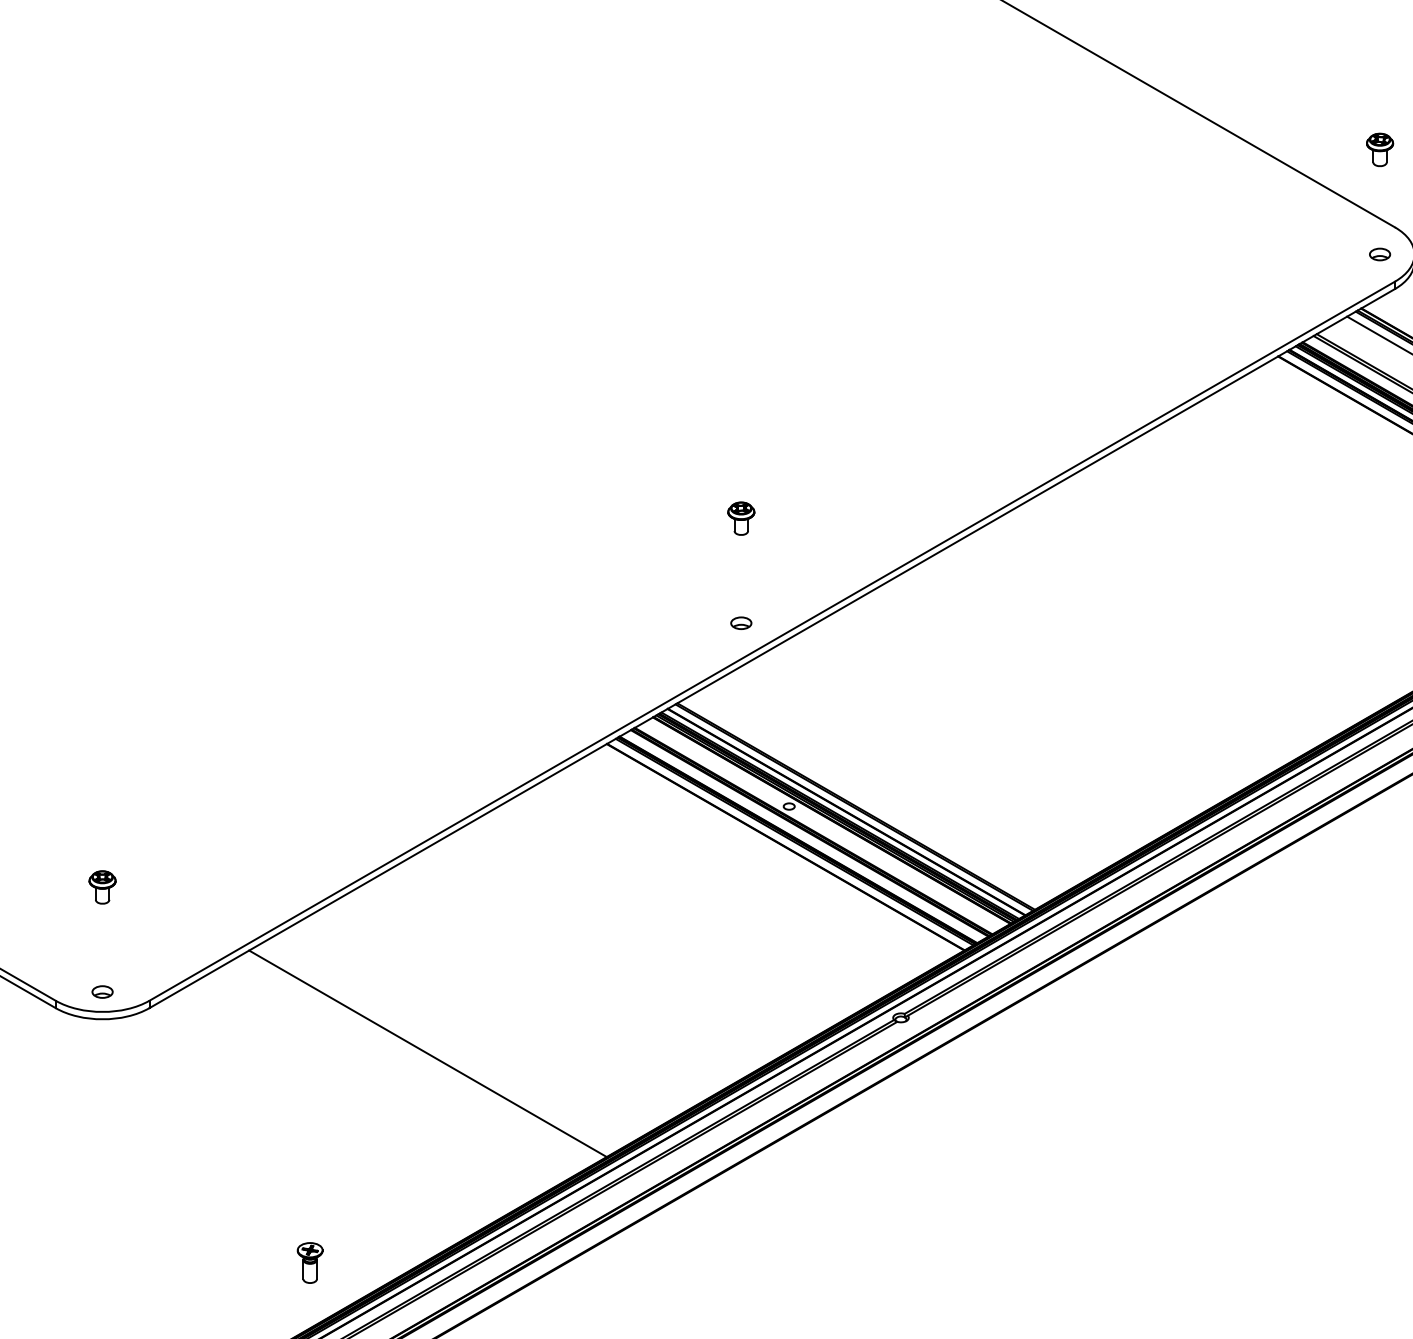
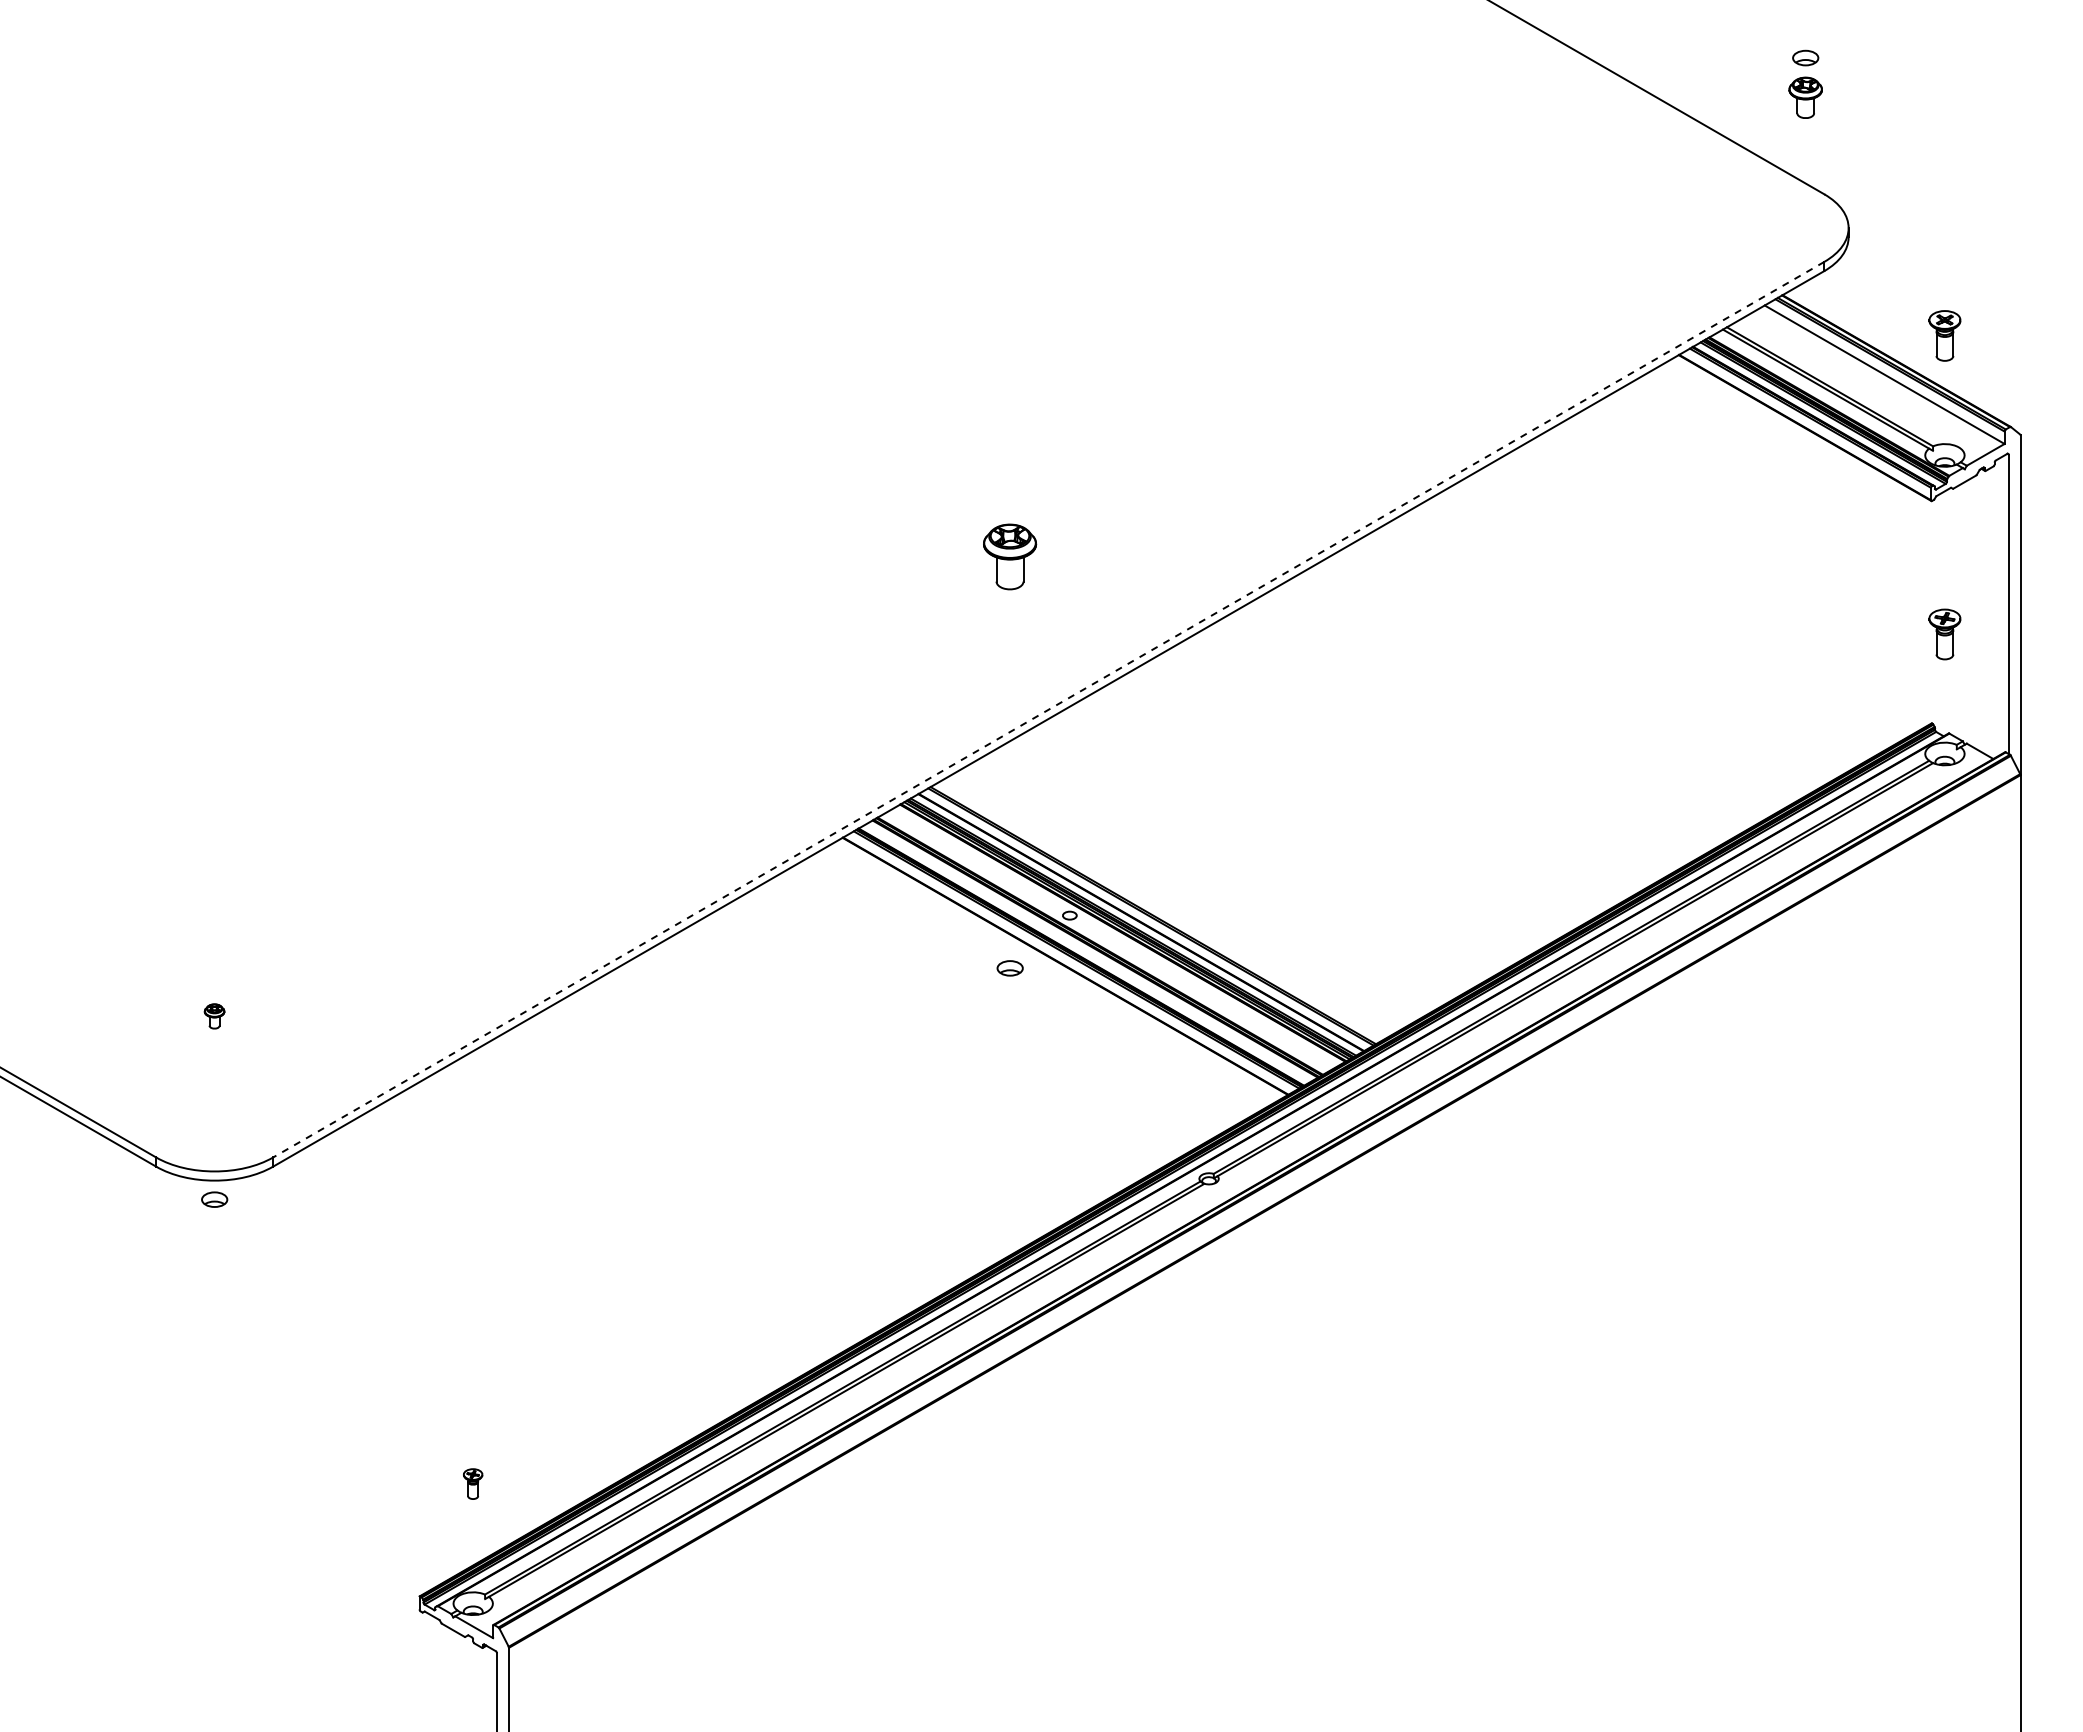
part: (1379, 254) -> (1805, 57), moved
part: (741, 518) -> (1010, 557), size x1.6
part: (740, 623) -> (1009, 968), moved
line: (772, 641) -> (1048, 709), solid -> dashed
part: (102, 887) -> (214, 1016), size x0.6
part: (102, 991) -> (214, 1199), moved
line: (427, 1053) -> (619, 1223), removed
part: (309, 1262) -> (472, 1483), size x0.6

